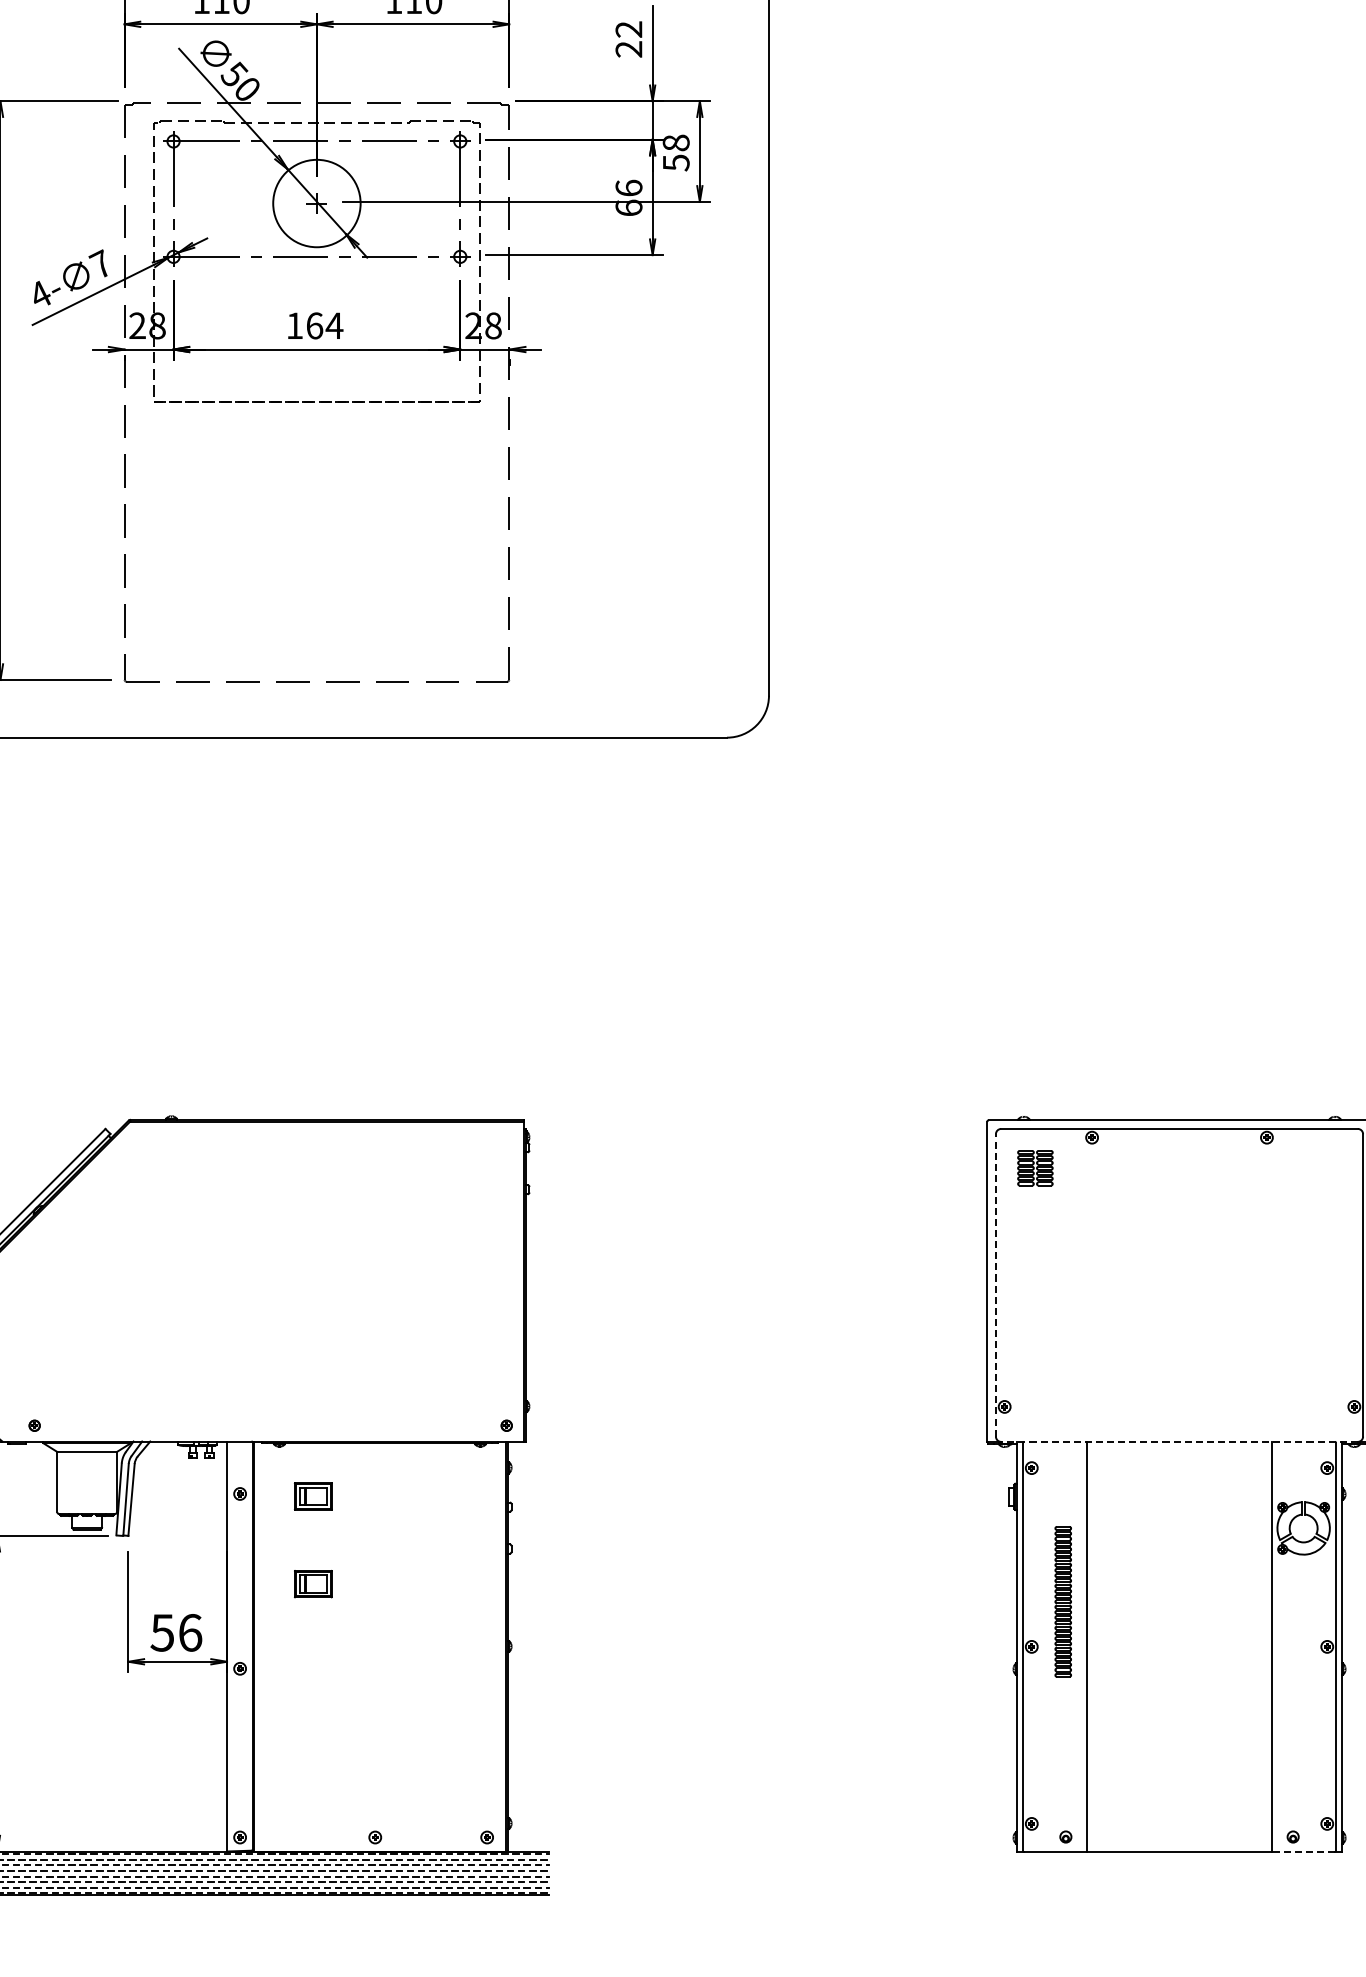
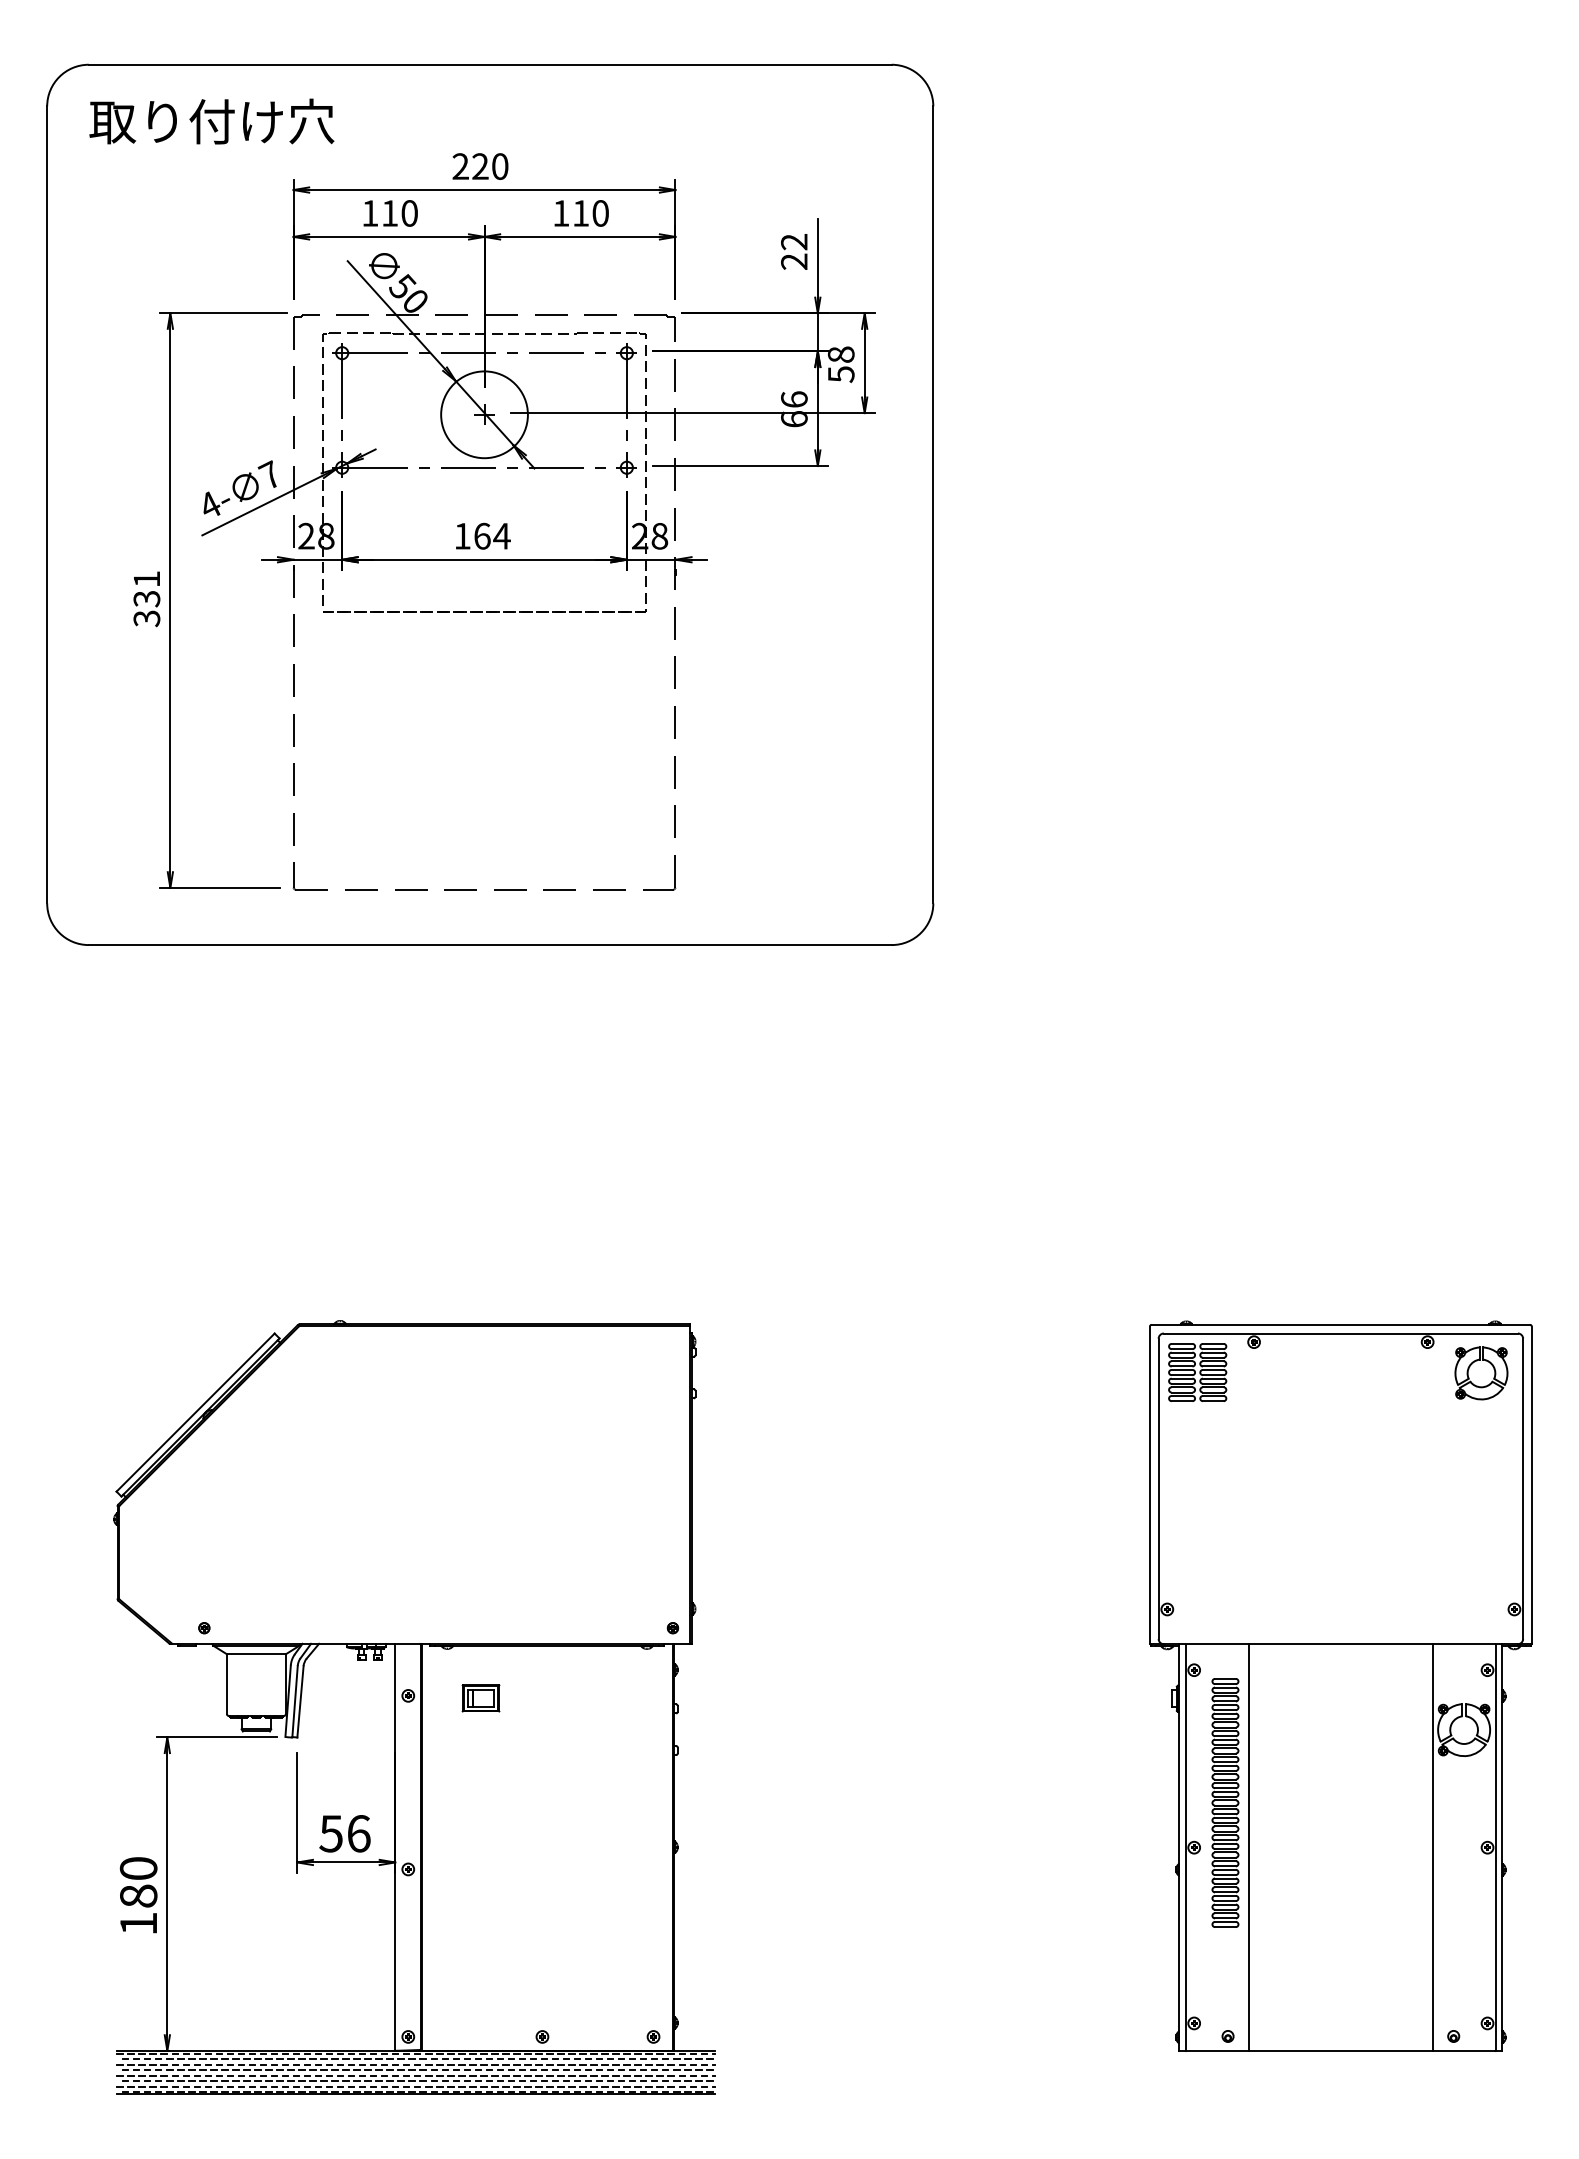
part: (1035, 1168) -> (1197, 1372), size x1.67
part: (1315, 1180) -> (1475, 1384), added
line: (995, 1285) -> (1158, 1488), dashed -> solid
line: (1179, 1442) -> (1340, 1644), dashed -> solid
part: (312, 1584) -> (480, 1785), removed
part: (1063, 1601) -> (1225, 1802), size x1.67
line: (1303, 1852) -> (1463, 2051), dashed -> solid

